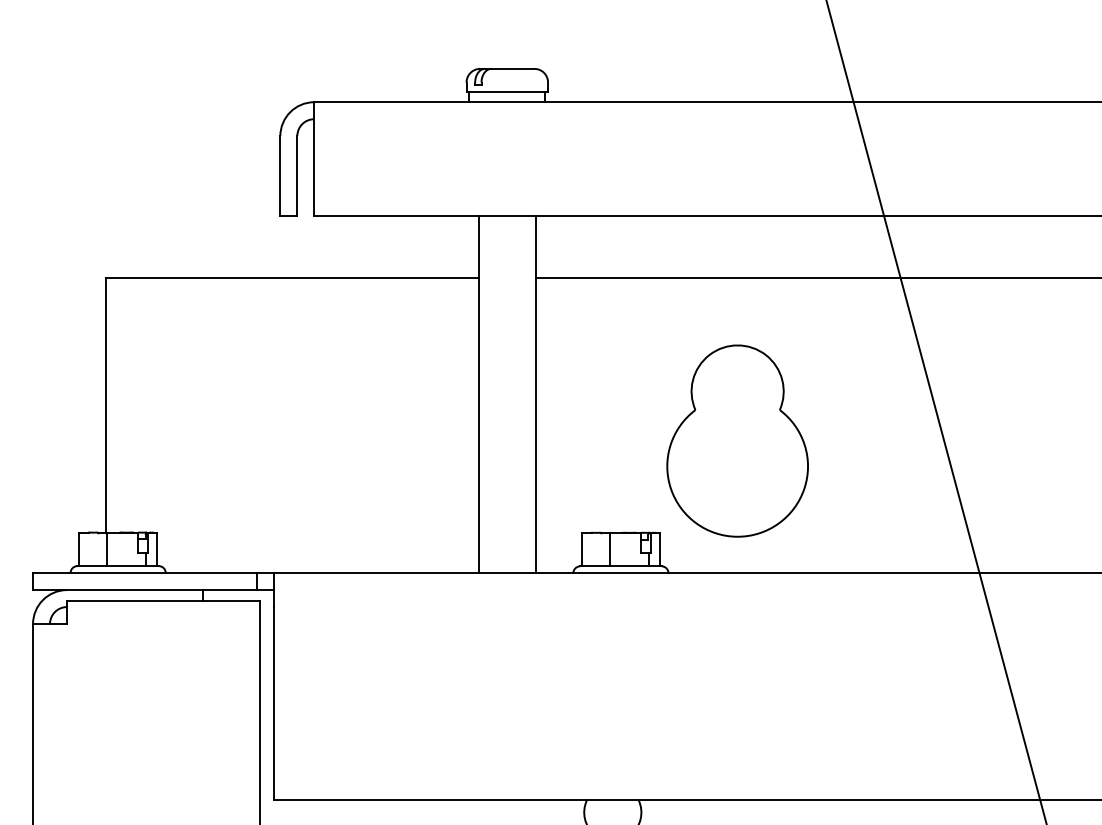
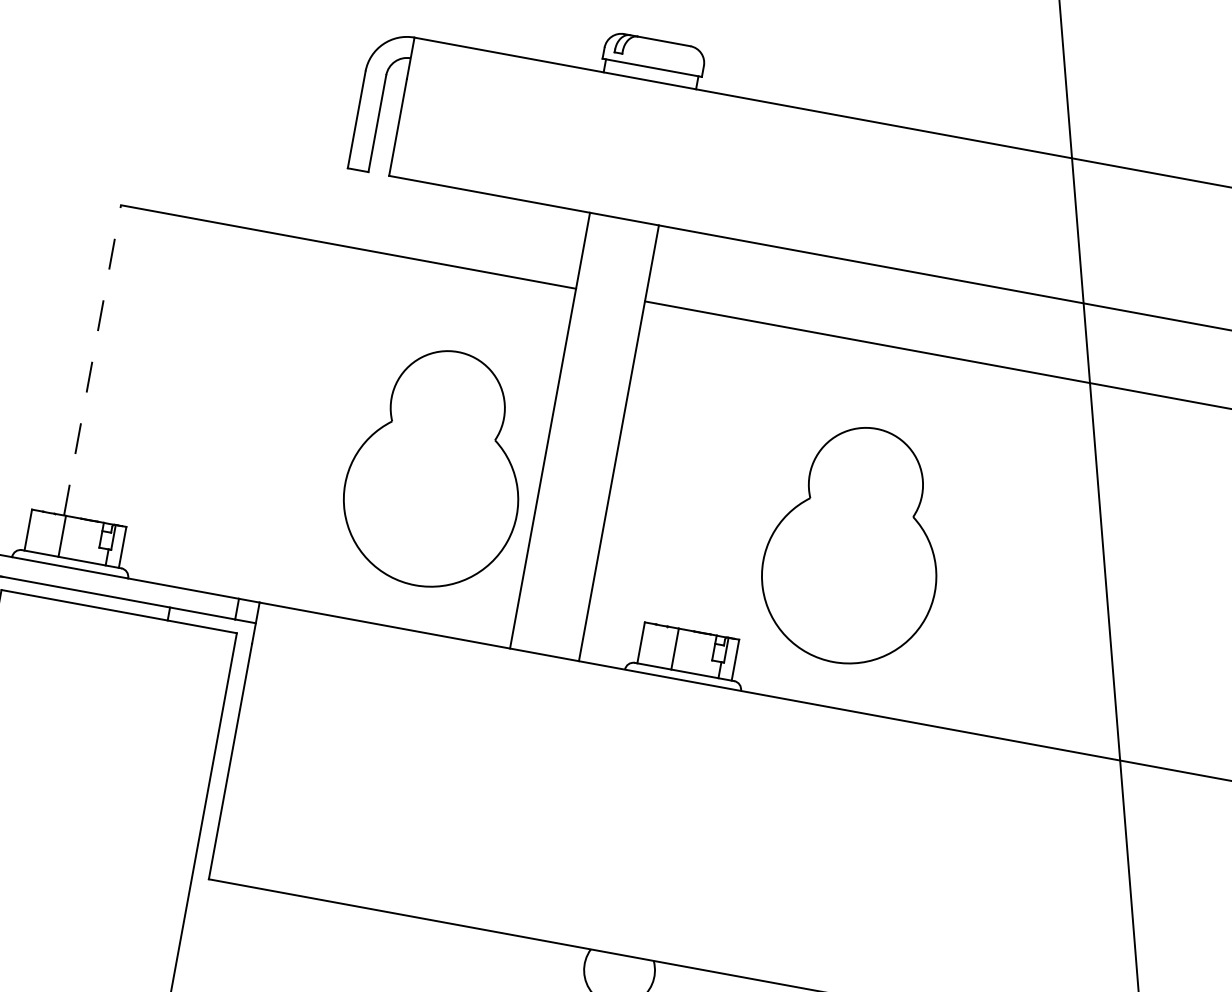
line: (105, 404) -> (92, 359), solid -> dashed
part: (394, 440) -> (436, 467), added

